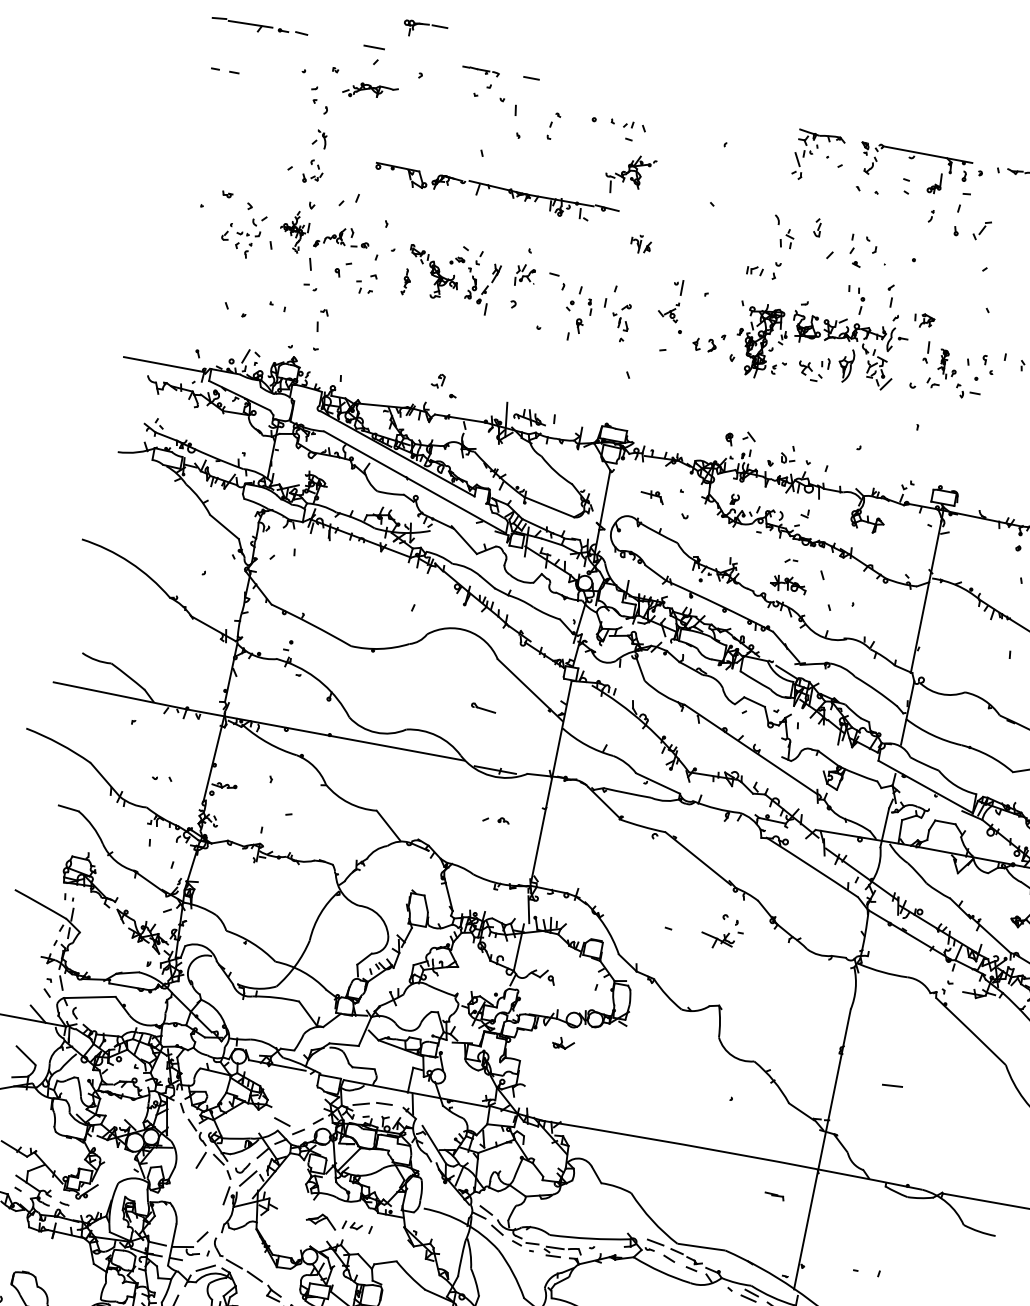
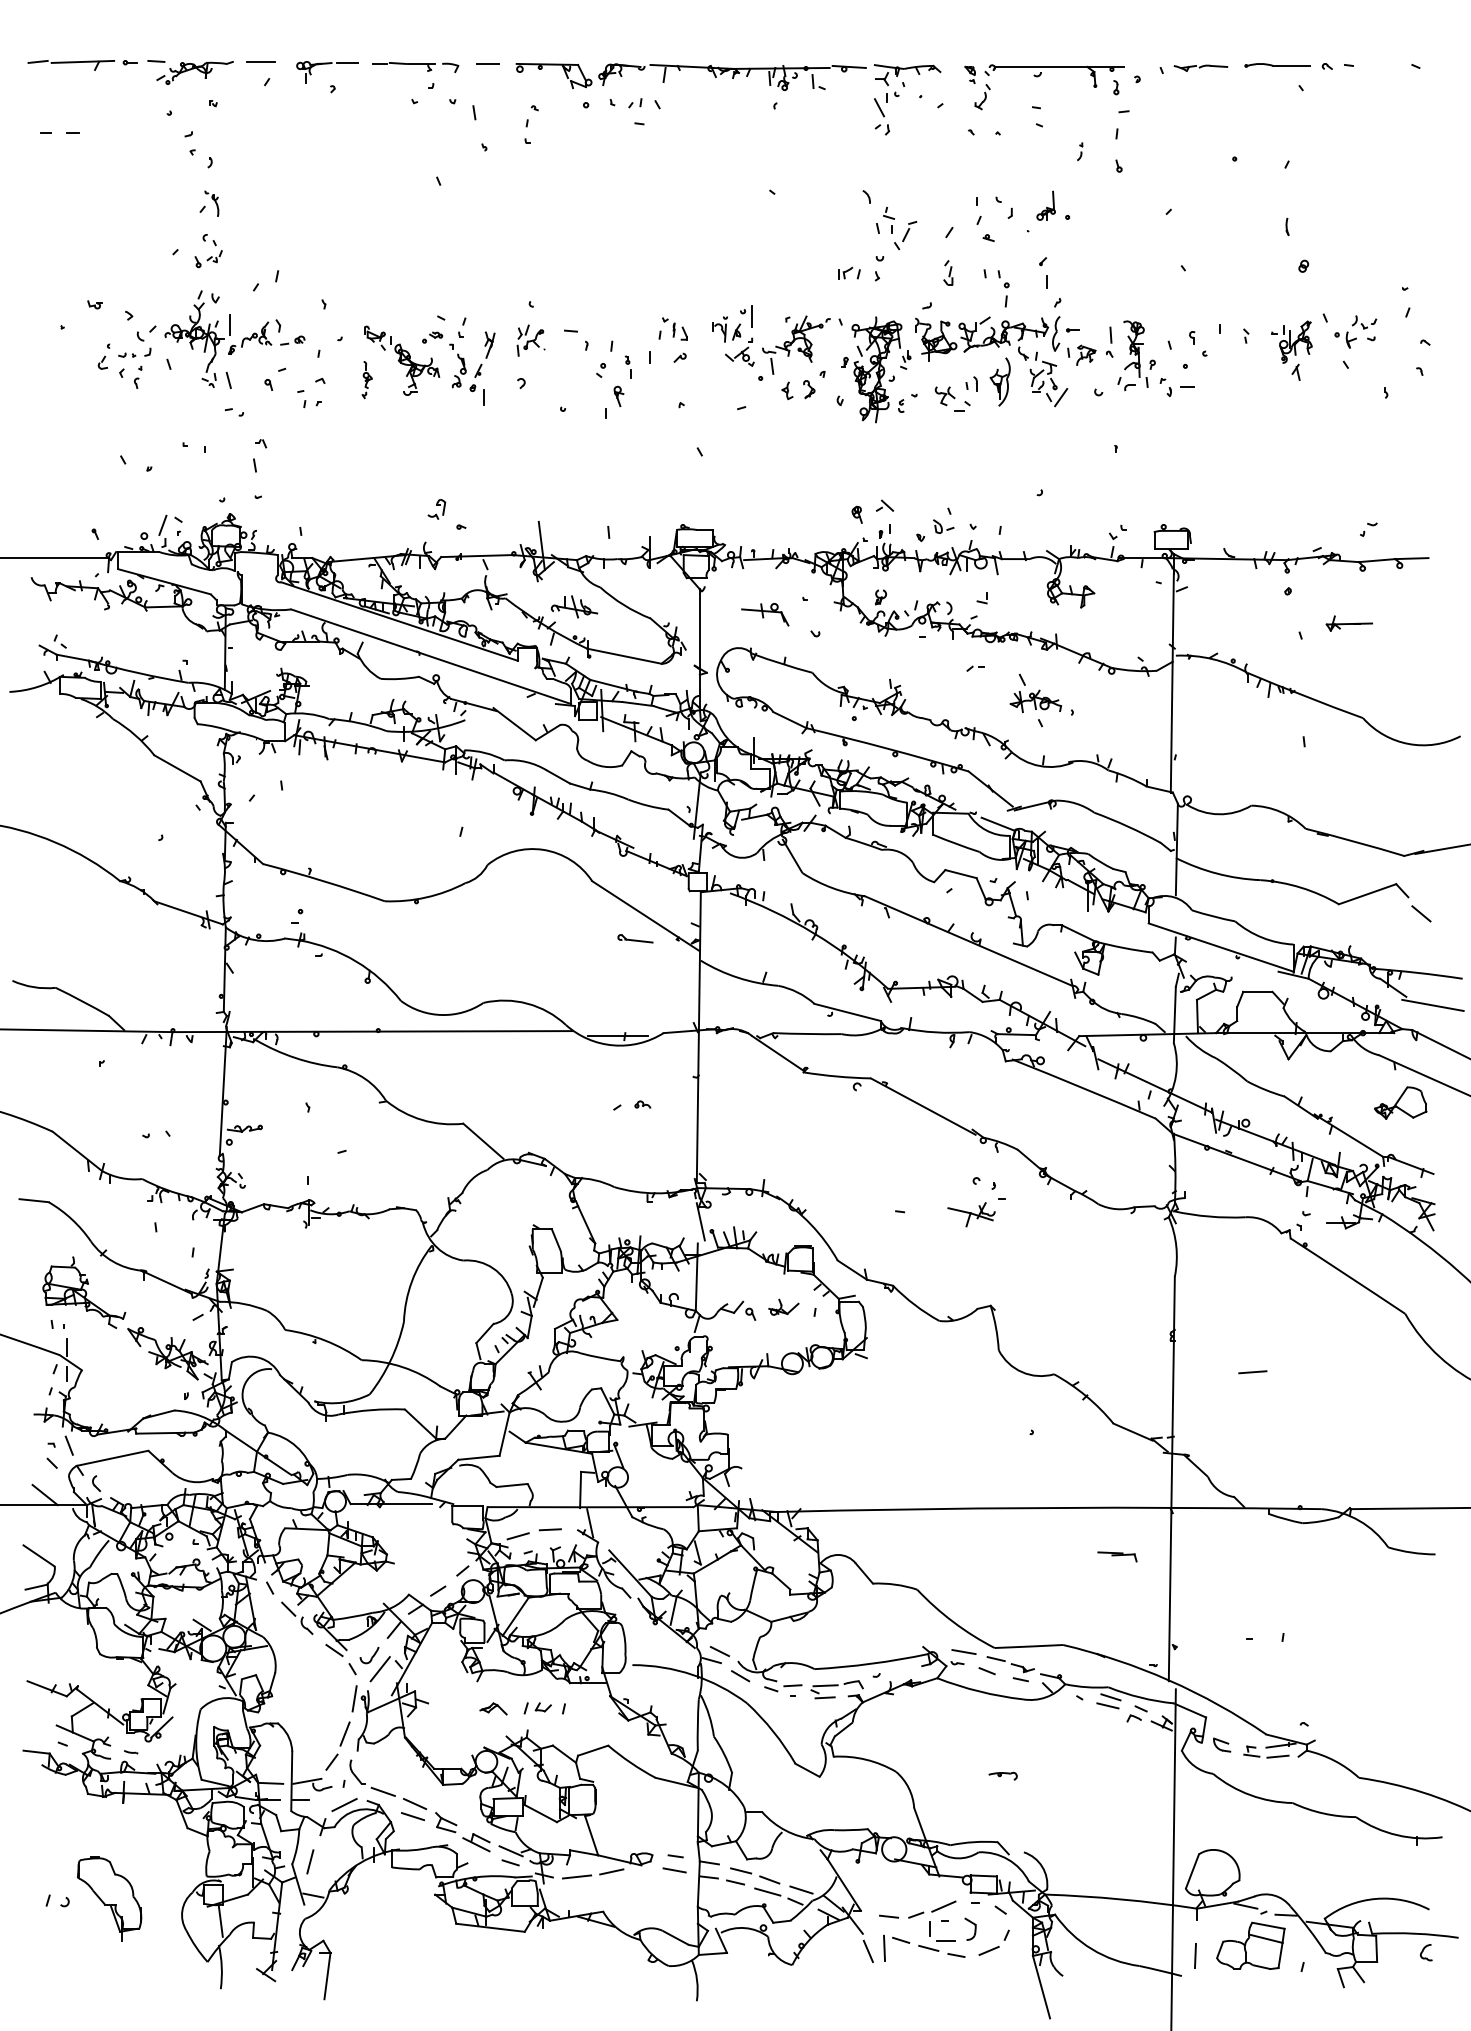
part: (426, 25) -> (327, 64), moved
part: (480, 71) -> (415, 67), size x1.67
part: (369, 91) -> (194, 72), moved
part: (630, 174) -> (796, 344), moved
part: (934, 182) -> (1045, 205), moved
part: (497, 187) -> (690, 67), moved
part: (818, 227) -> (948, 272), moved
part: (981, 230) -> (905, 235), moved
part: (294, 231) -> (197, 338), size x1.67
part: (640, 244) -> (726, 329), moved
part: (924, 320) -> (1081, 354), moved
part: (620, 321) -> (674, 328), moved
part: (943, 363) -> (1135, 353), size x1.67
part: (530, 417) -> (574, 606), moved
part: (652, 496) -> (765, 614), size x1.43
part: (788, 583) -> (1035, 700), moved
part: (483, 707) -> (635, 938), moved
part: (563, 1043) -> (783, 1306), moved
line: (282, 1122) -> (413, 1816), moved
line: (200, 1159) -> (344, 1733), moved
part: (774, 1196) -> (1117, 1556), size x1.43
part: (321, 1220) -> (493, 1708), size x0.62

